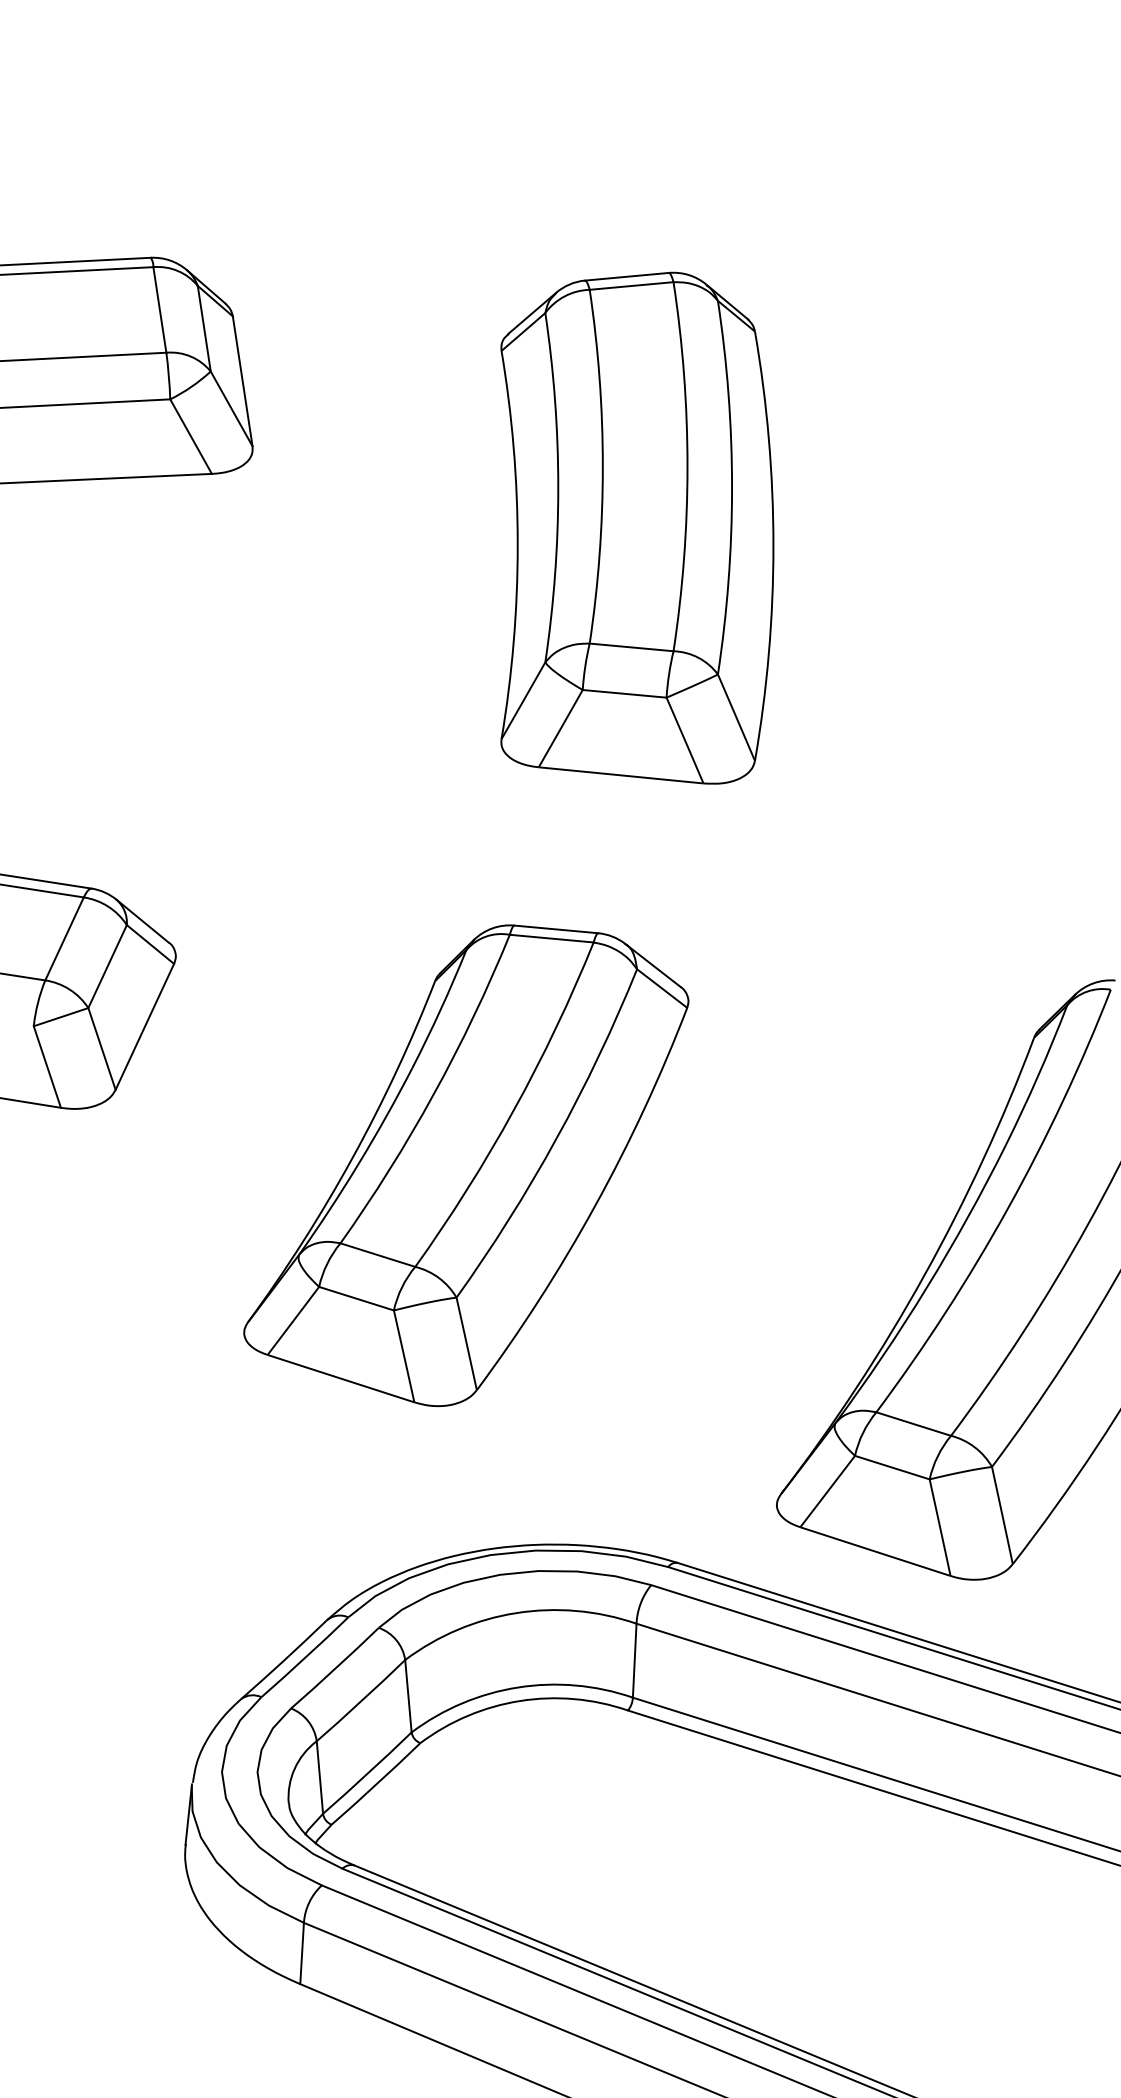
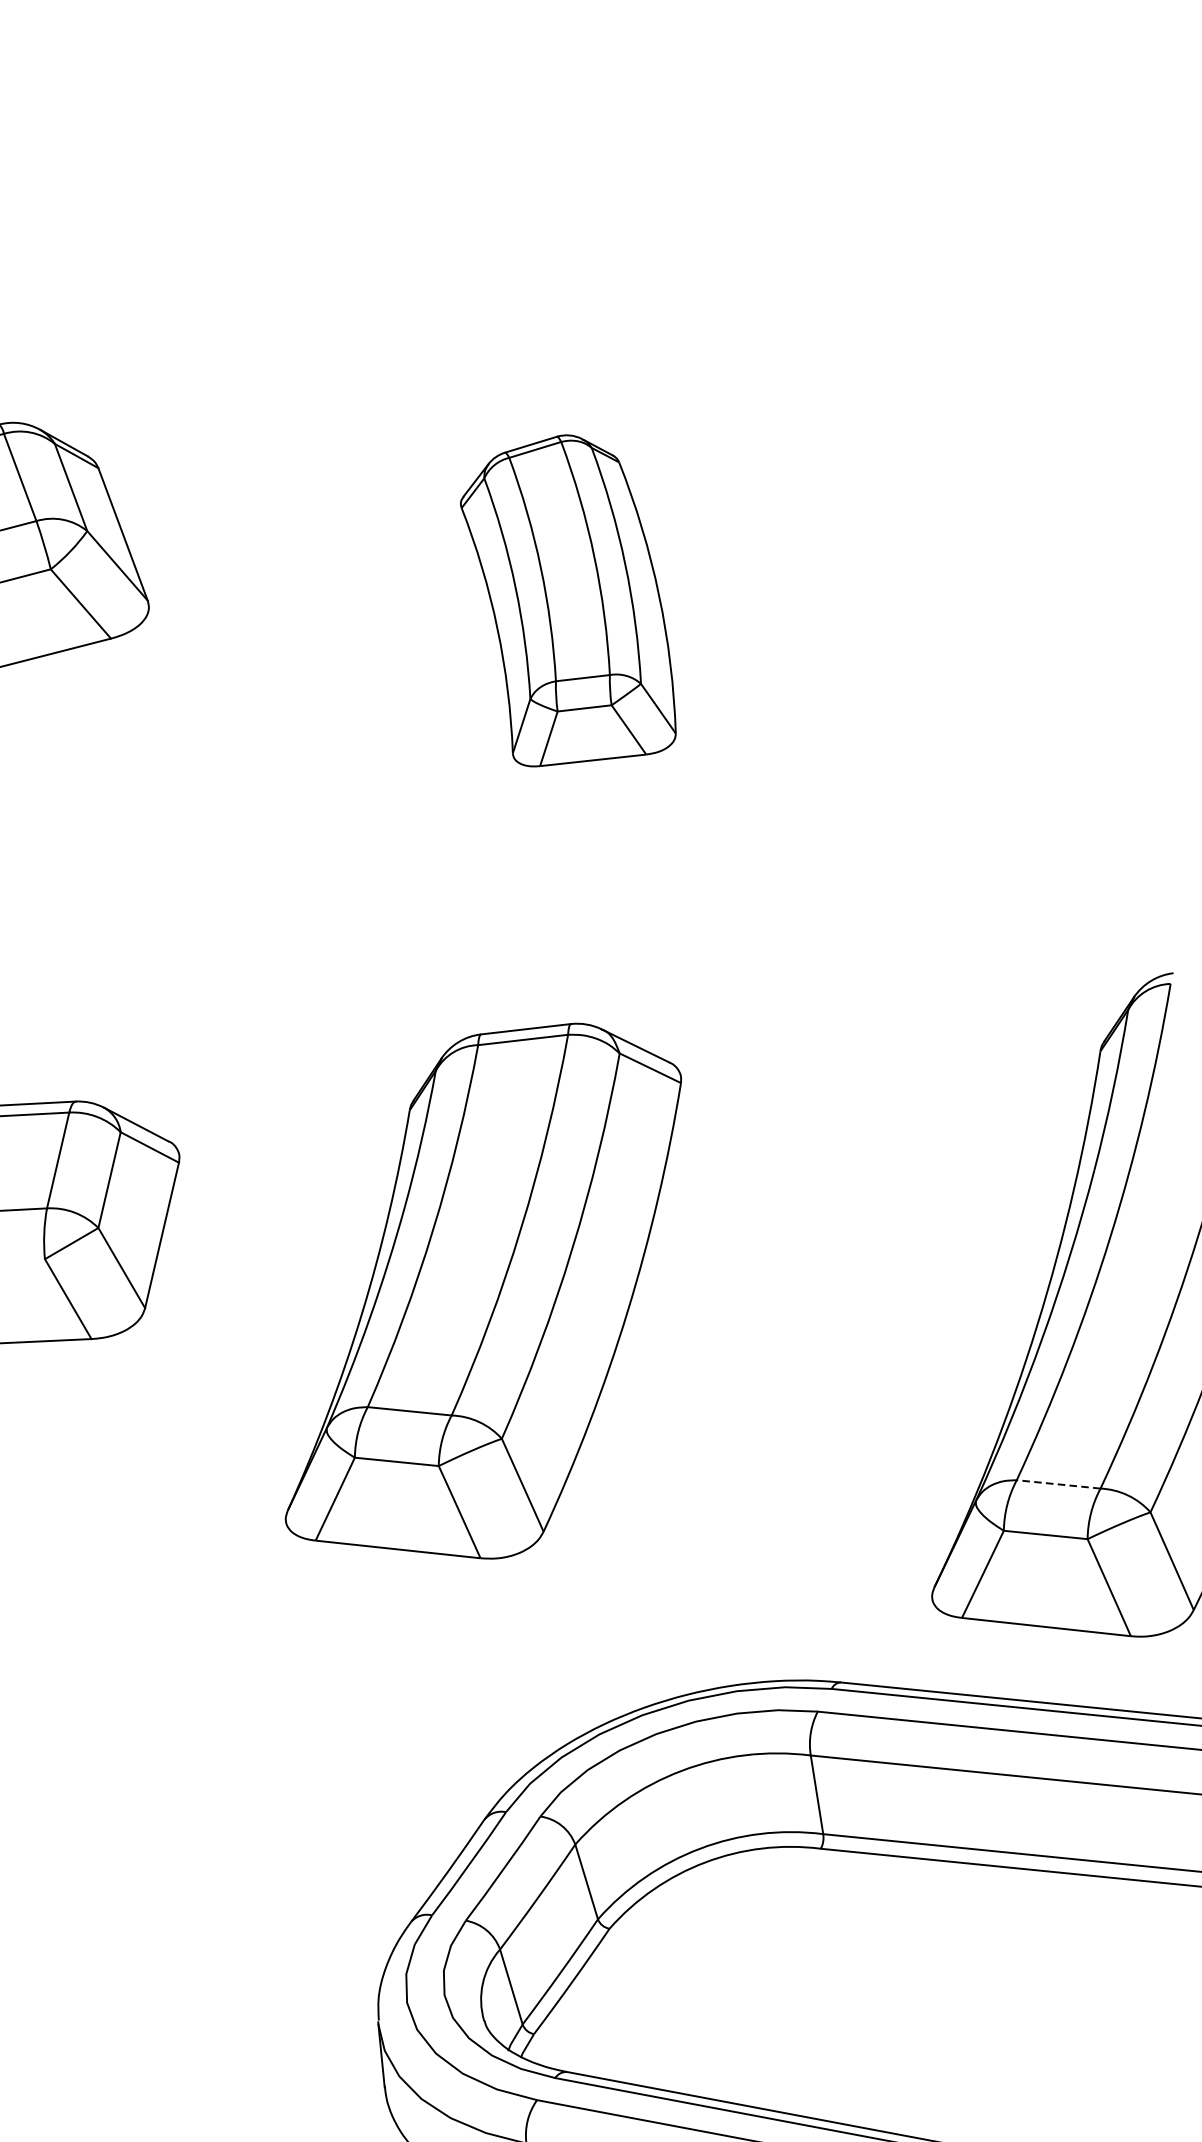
part: (637, 527) -> (570, 601), size x0.6
part: (466, 1165) -> (483, 1297), moved
line: (913, 1423) -> (1058, 1483), solid -> dashed

